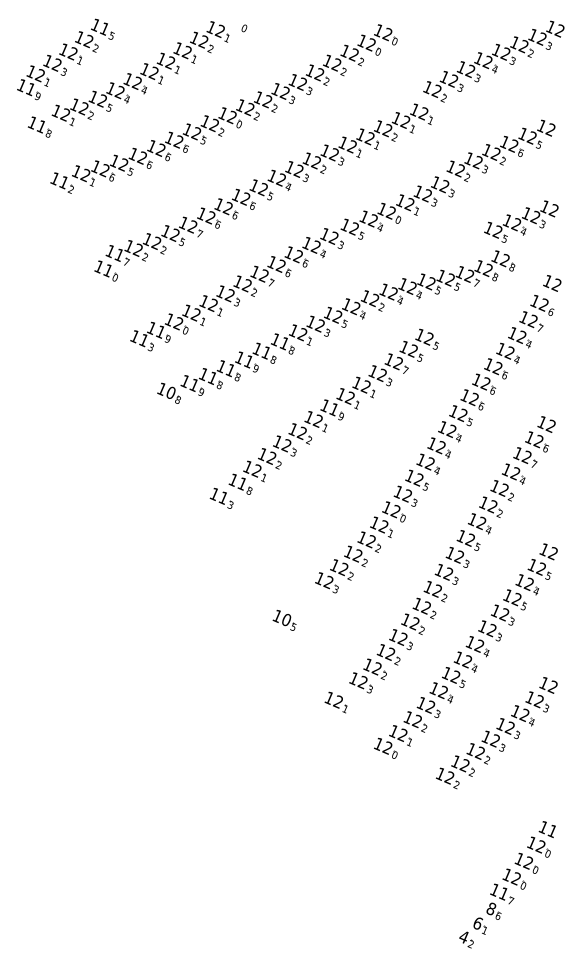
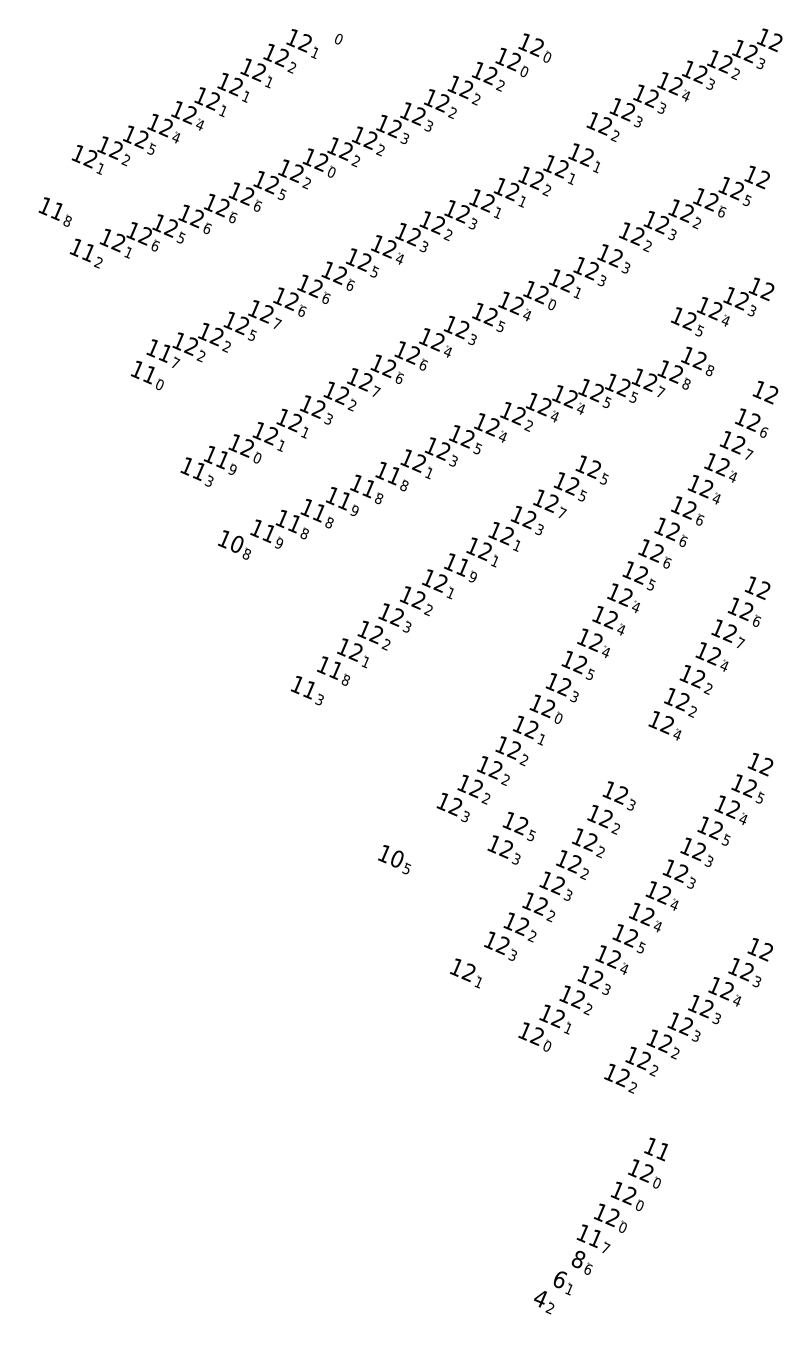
part: (65, 59) -> (90, 82), removed
part: (39, 126) -> (54, 211), moved
part: (462, 548) -> (510, 837), moved
part: (507, 884) -> (600, 1225), moved

